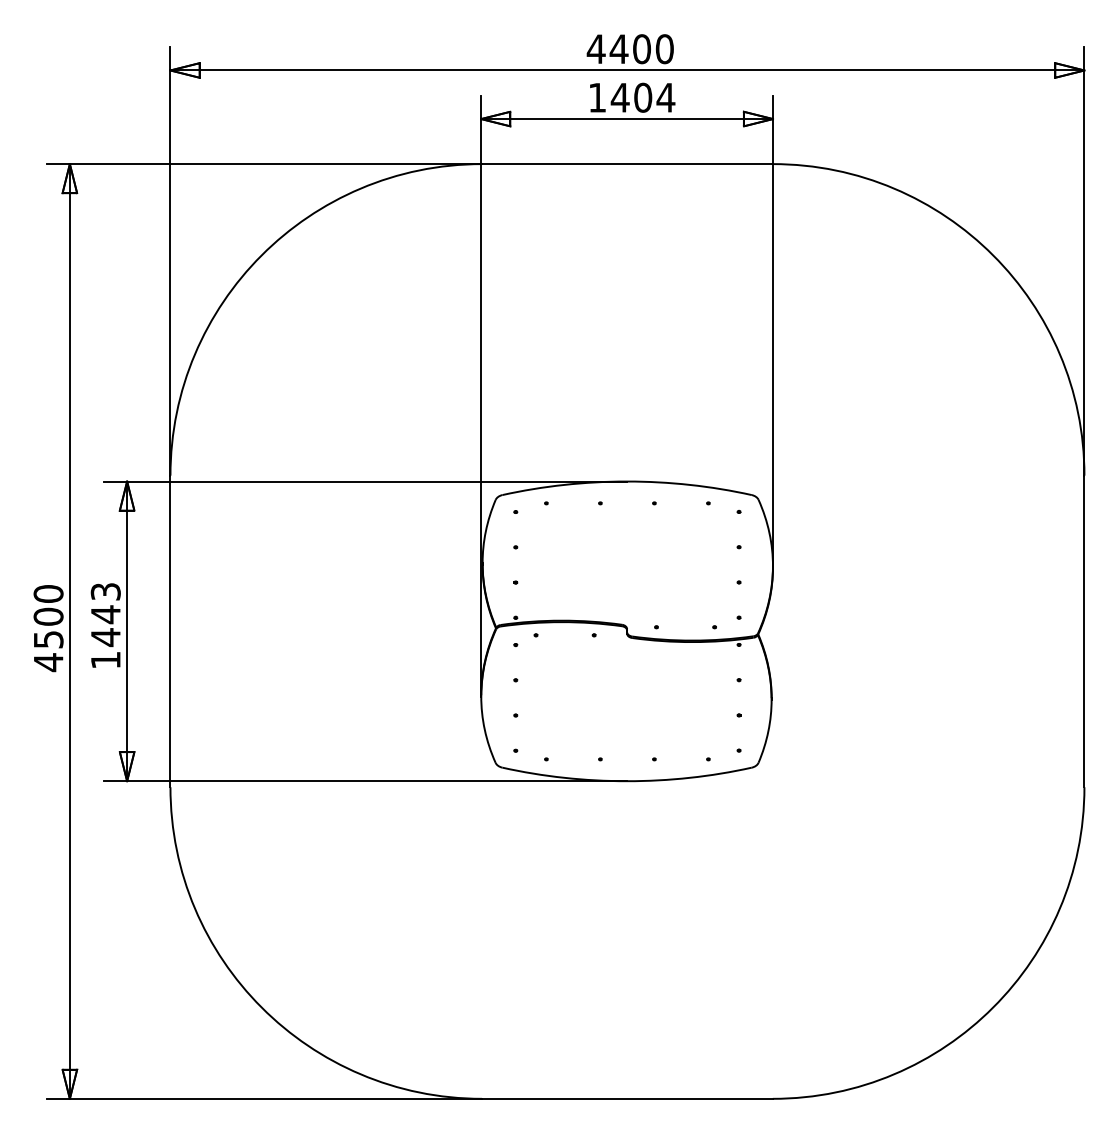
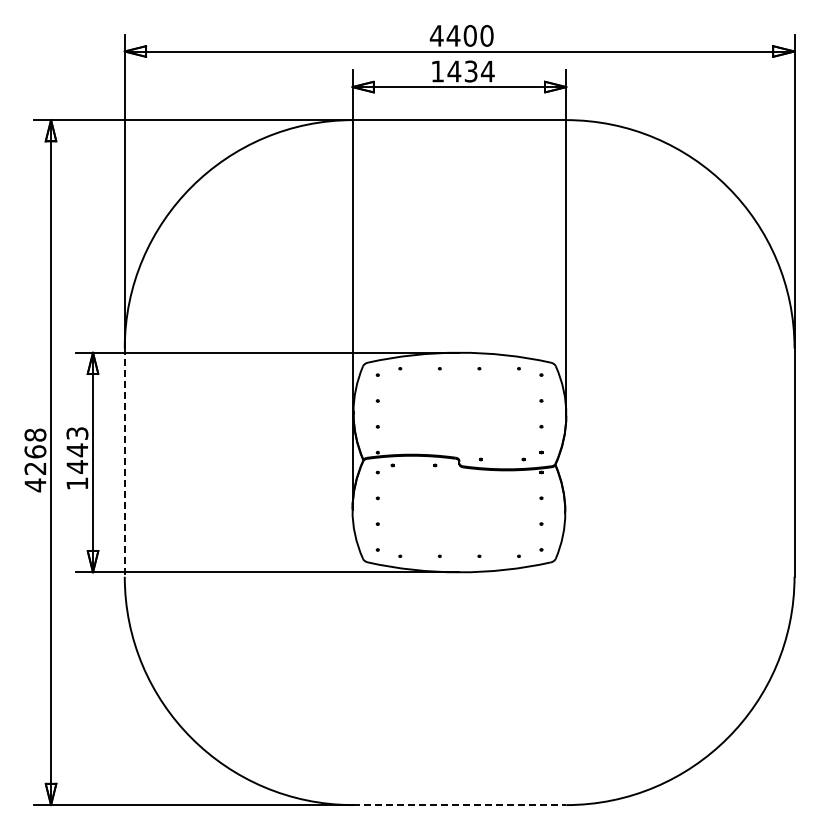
text: (642, 97) -> (470, 71), 1404 -> 1434
text: (48, 616) -> (35, 451), 4500 -> 4268
line: (170, 632) -> (124, 463), solid -> dashed
line: (627, 1099) -> (459, 805), solid -> dashed

